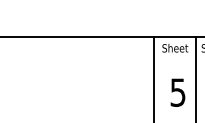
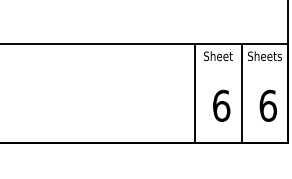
text: (178, 92) -> (221, 105), 5 -> 6

